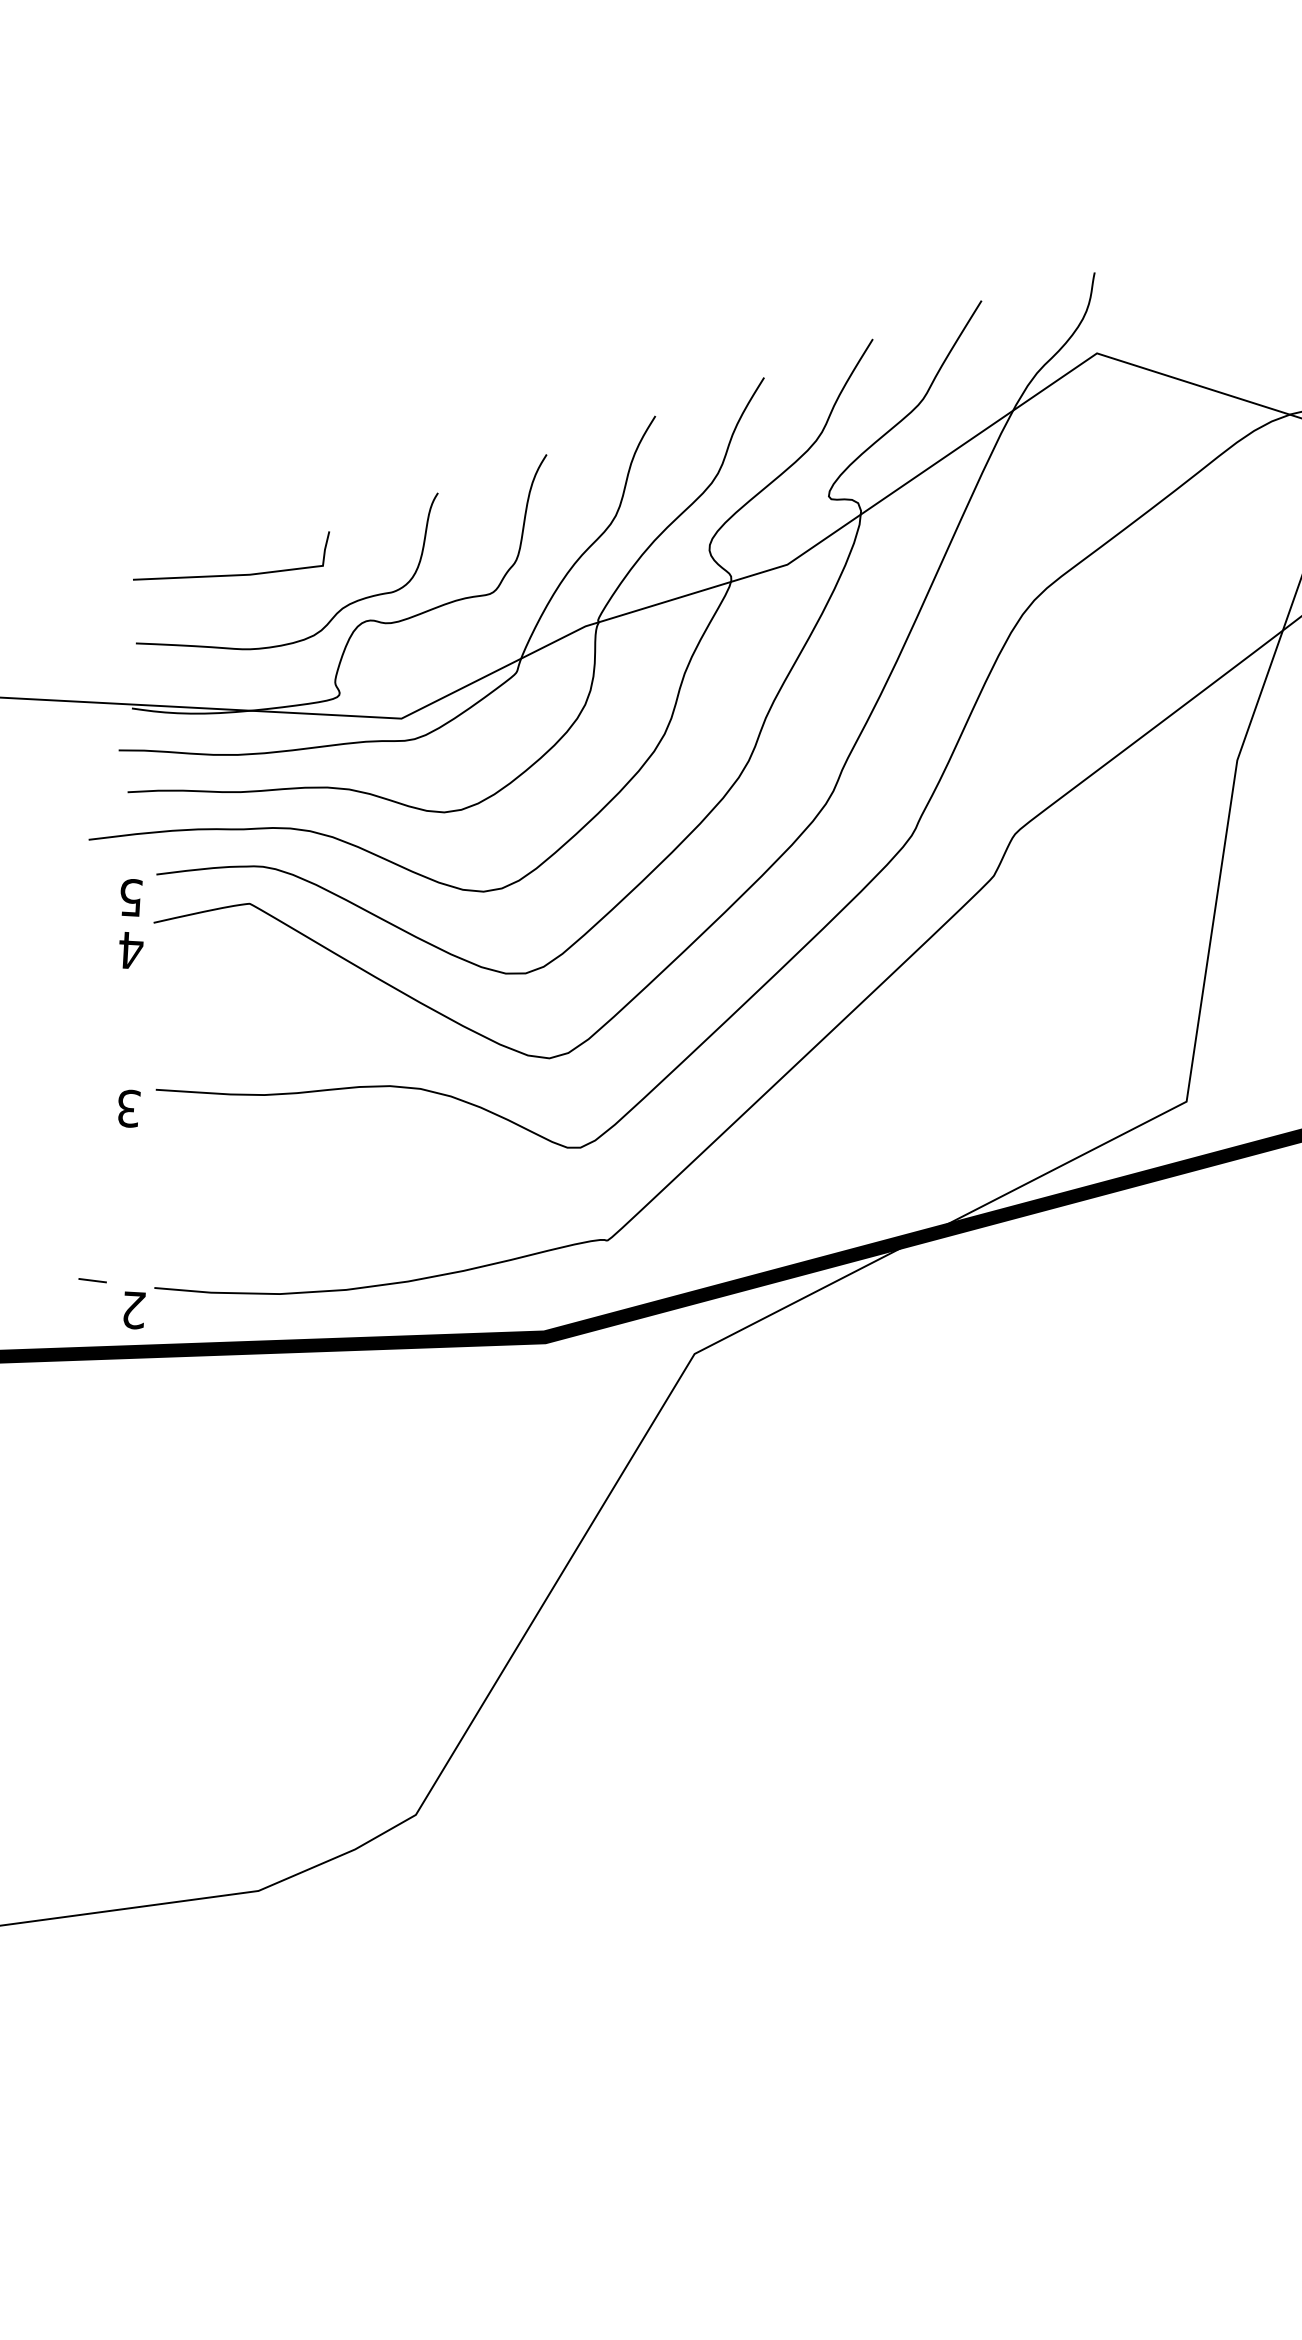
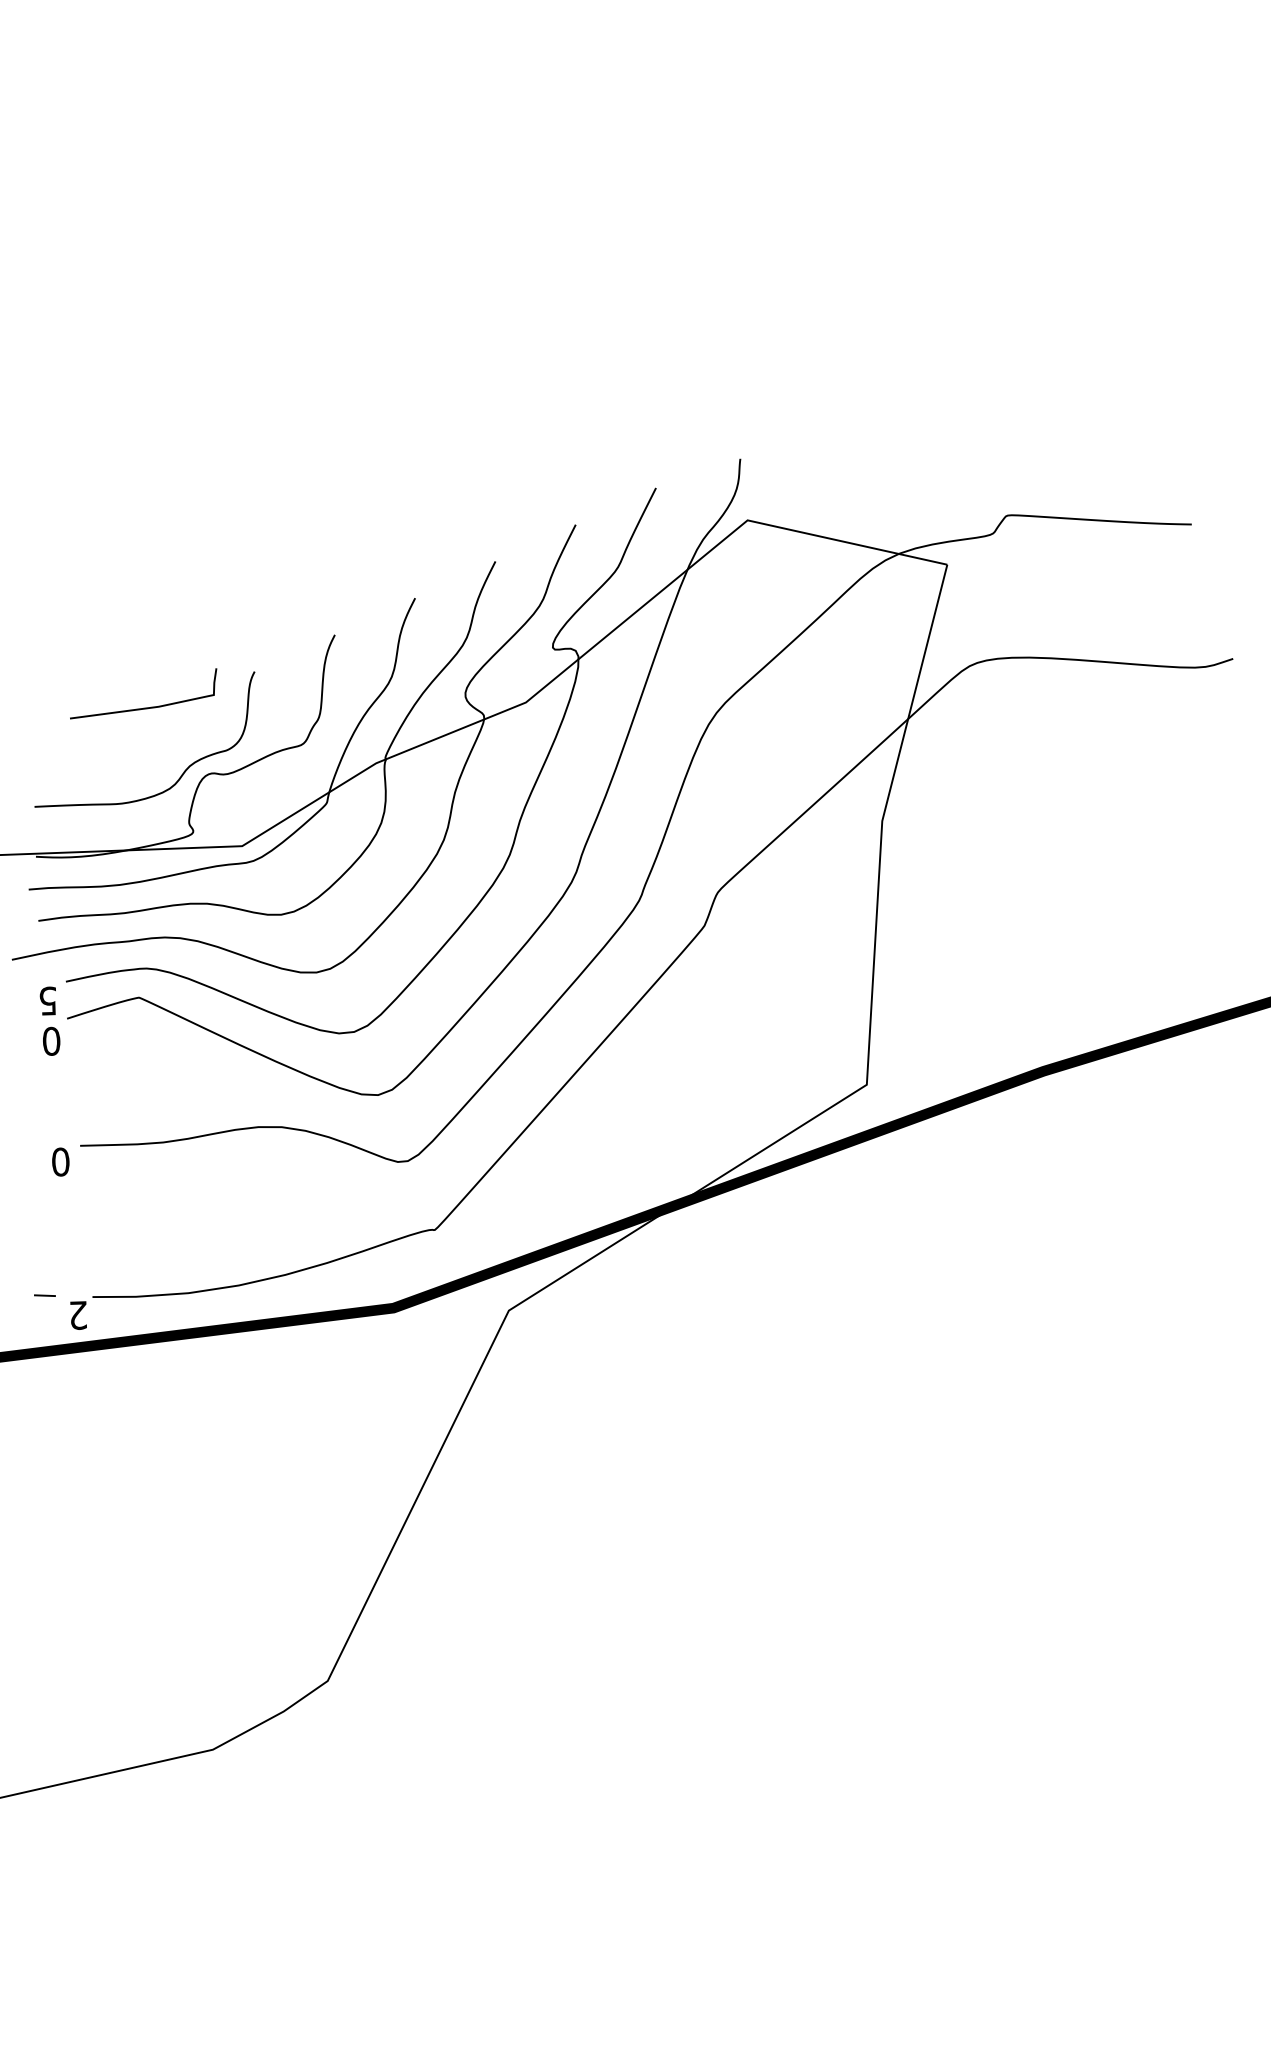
curve: (229, 573) -> (143, 707), moved
text: (130, 949) -> (51, 1040), 4 -> 0
text: (128, 1107) -> (60, 1161), 3 -> 0

